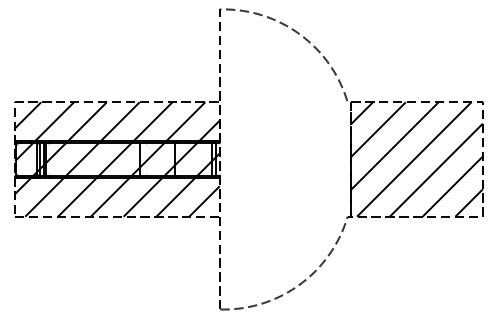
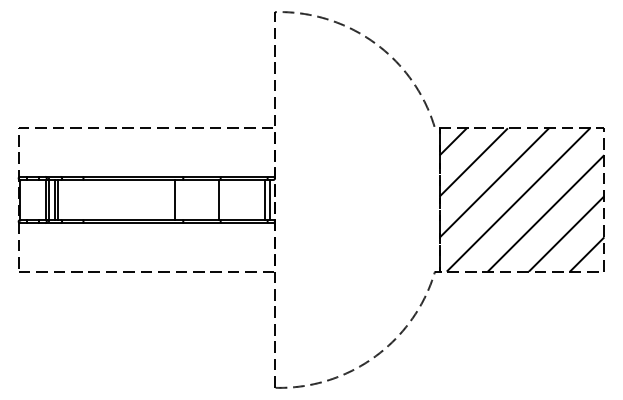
hatch: (117, 159) -> (146, 199), removed

